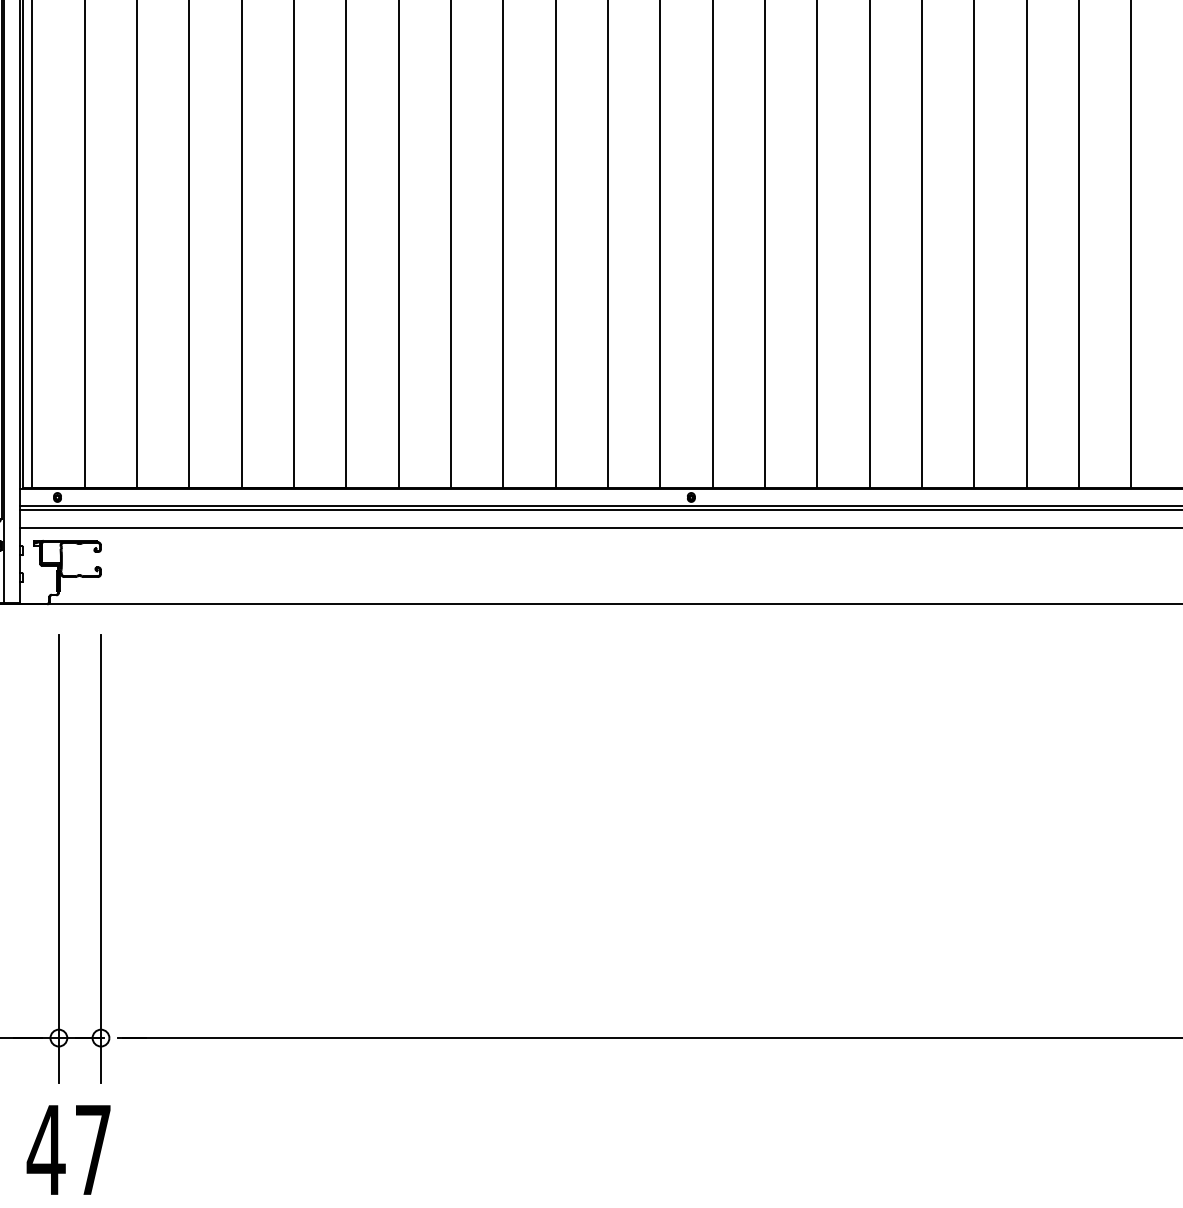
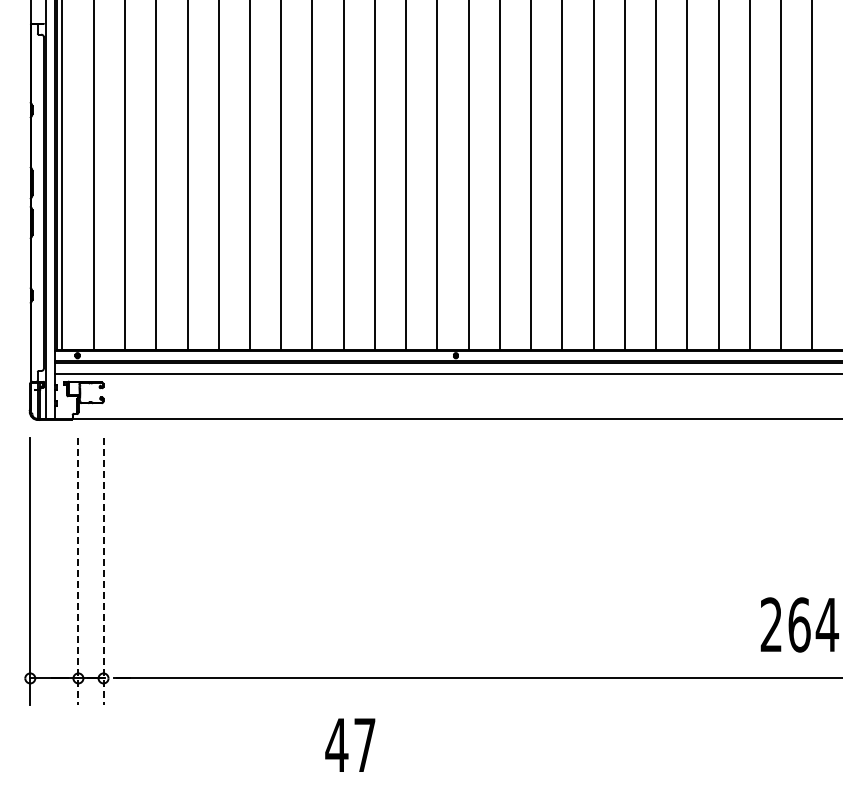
line: (59, 858) -> (78, 571), solid -> dashed
line: (100, 858) -> (103, 571), solid -> dashed
text: (69, 1148) -> (350, 744), moved

